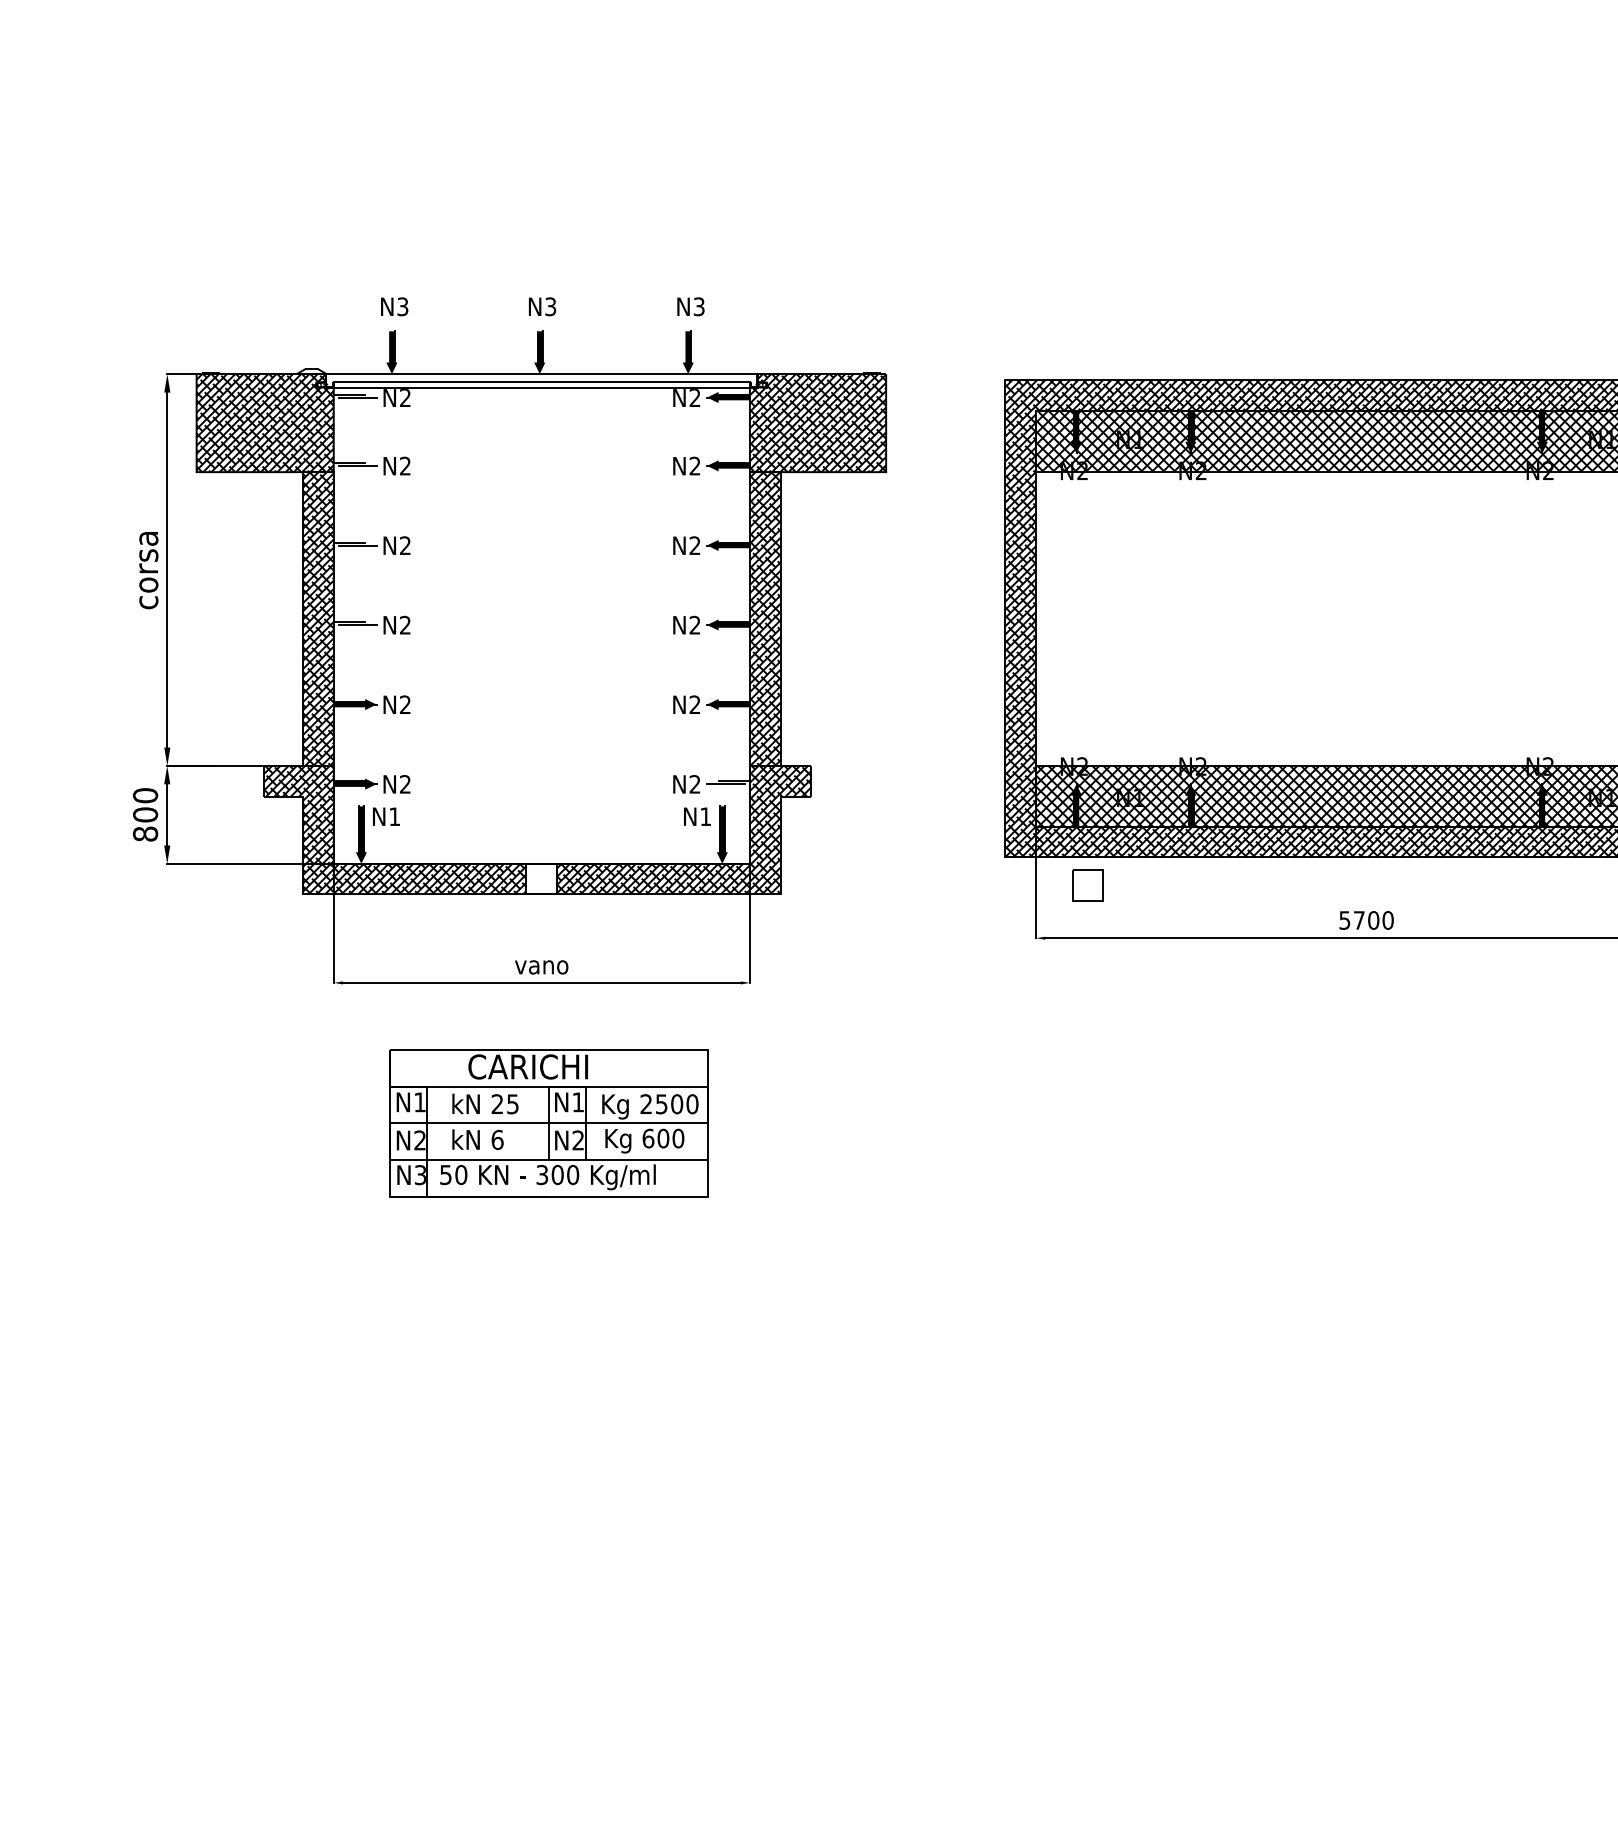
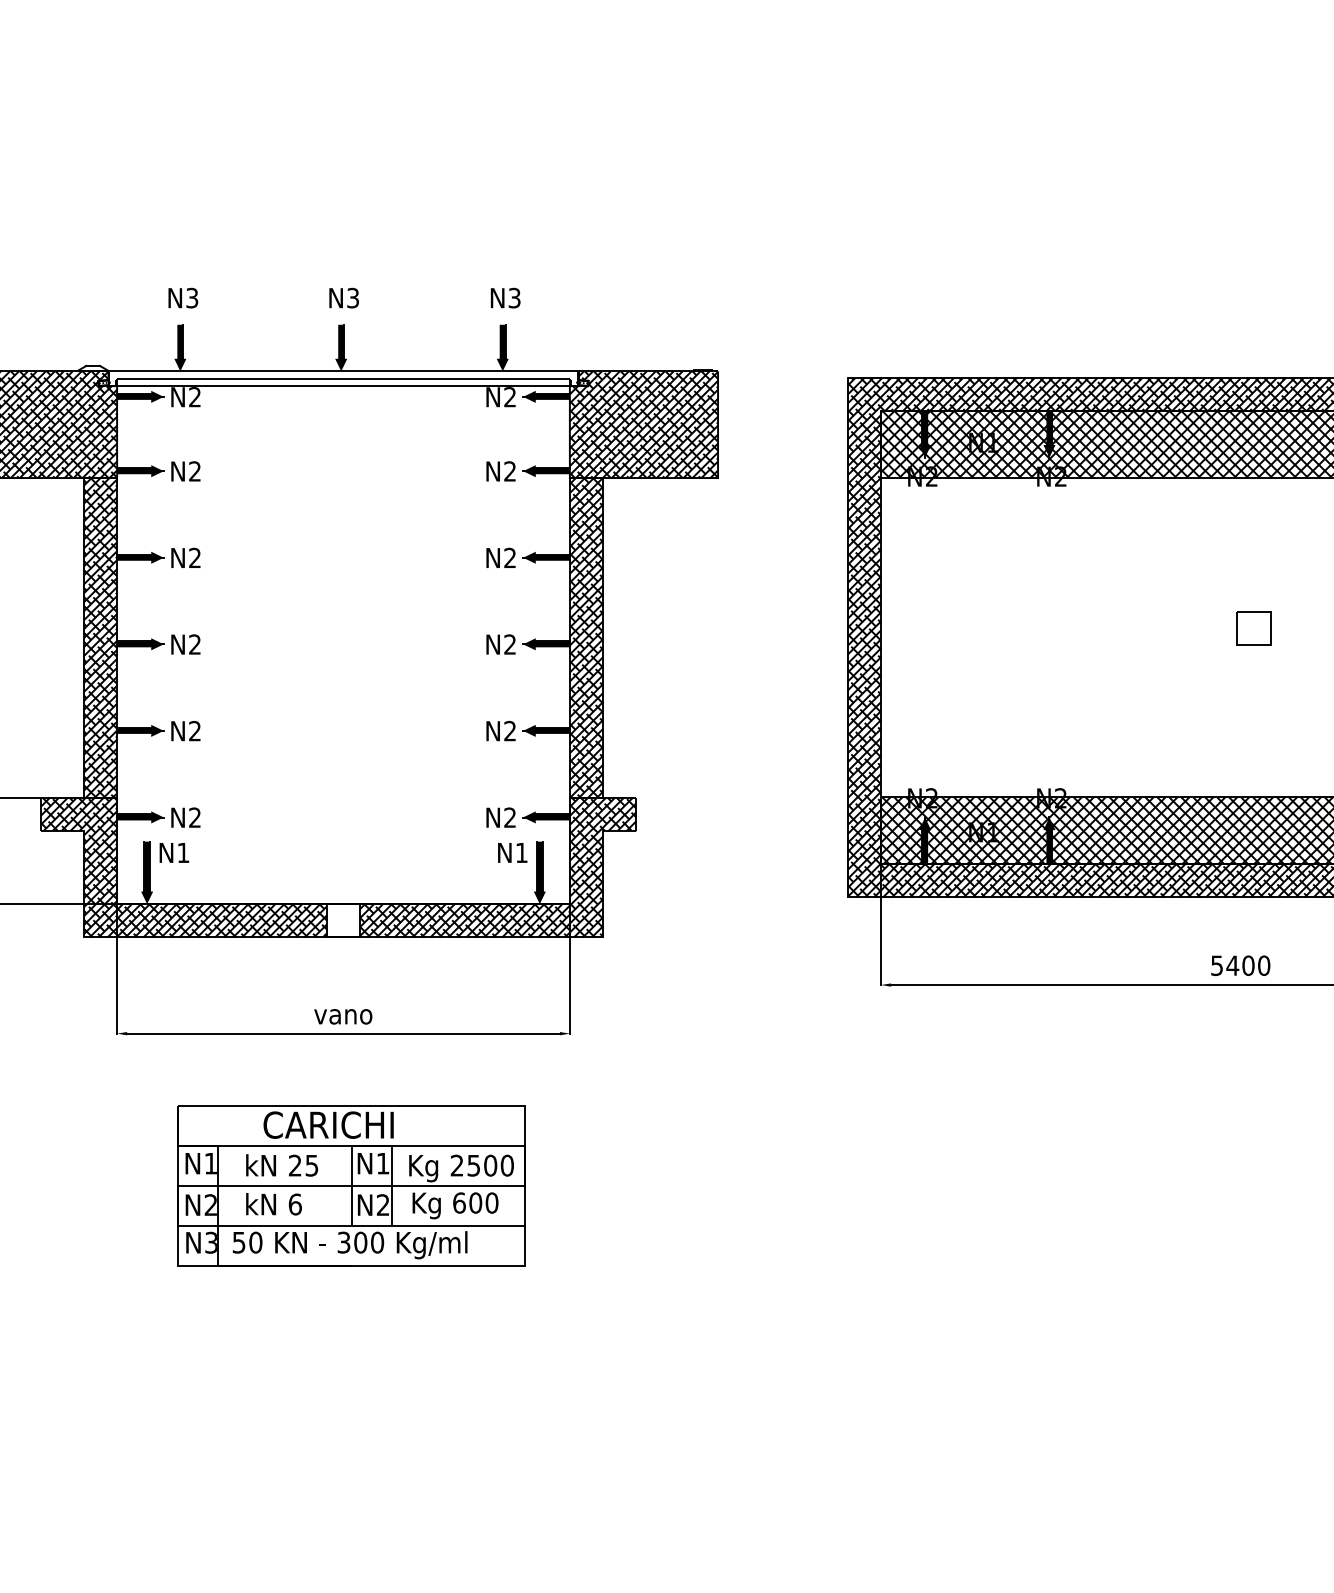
fill: (354, 397) -> (139, 396), added
fill: (354, 465) -> (139, 470), added
fill: (354, 545) -> (139, 557), added
fill: (354, 624) -> (139, 643), added
fill: (728, 783) -> (546, 816), added
part: (1087, 885) -> (1253, 628), moved
text: (1359, 920) -> (1233, 965), 5700 -> 5400

